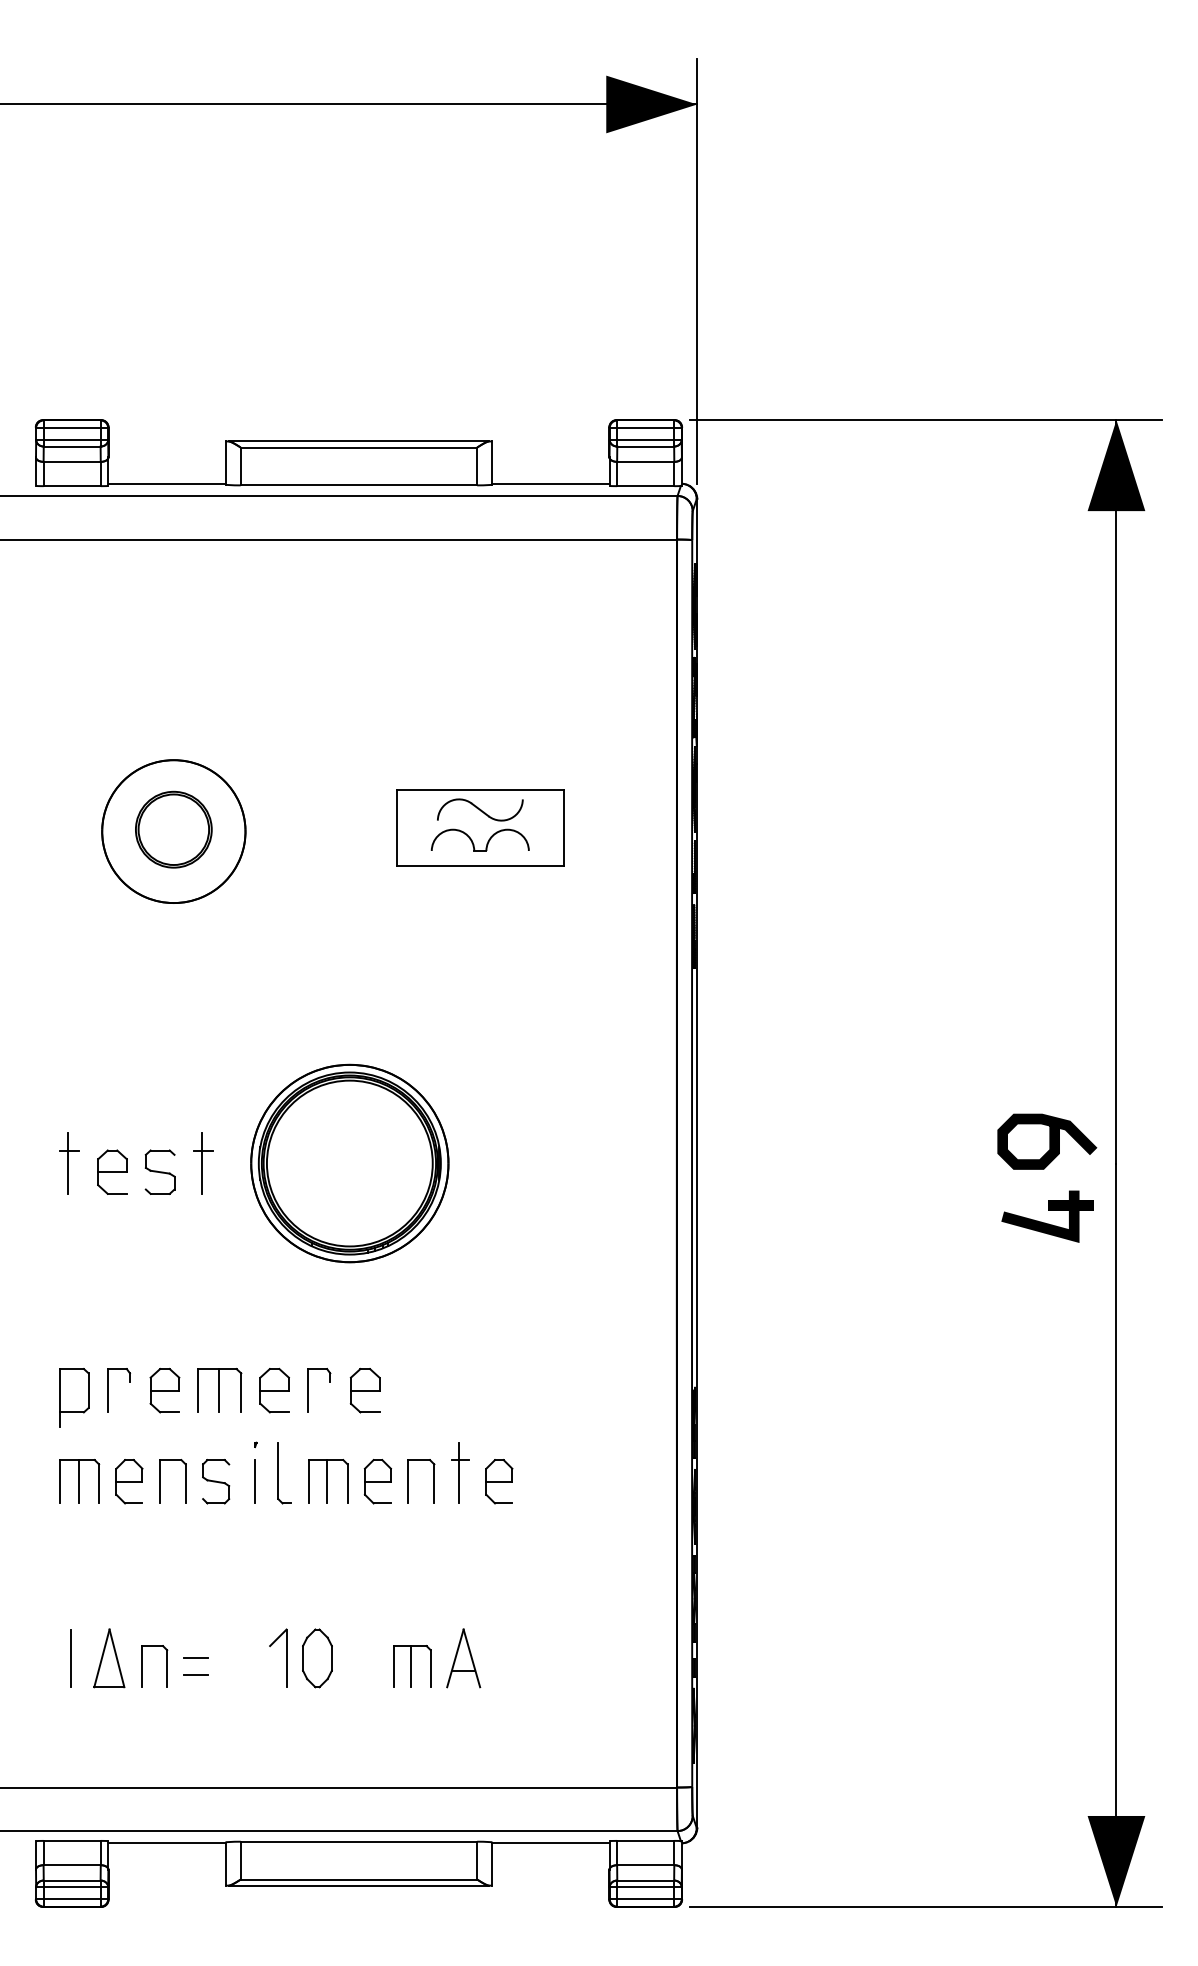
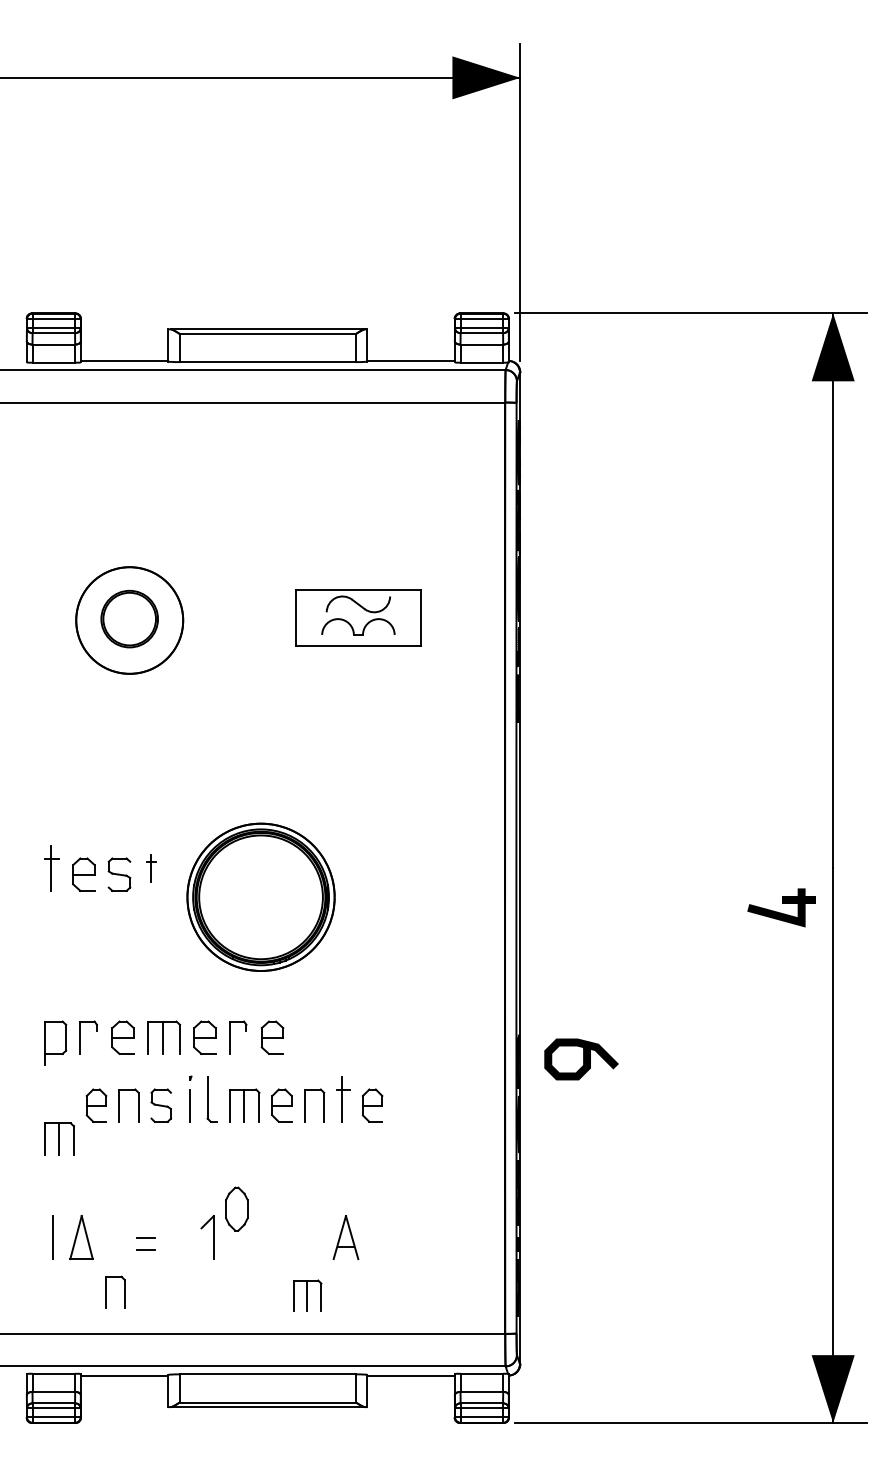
curve: (1049, 1141) -> (583, 1059), moved
part: (203, 1163) -> (151, 868), size x0.6
part: (349, 1163) -> (260, 897), moved
part: (79, 1481) -> (59, 1139), moved
part: (317, 1658) -> (236, 1209), moved
part: (142, 1666) -> (106, 1292), moved
part: (412, 1666) -> (307, 1295), moved

